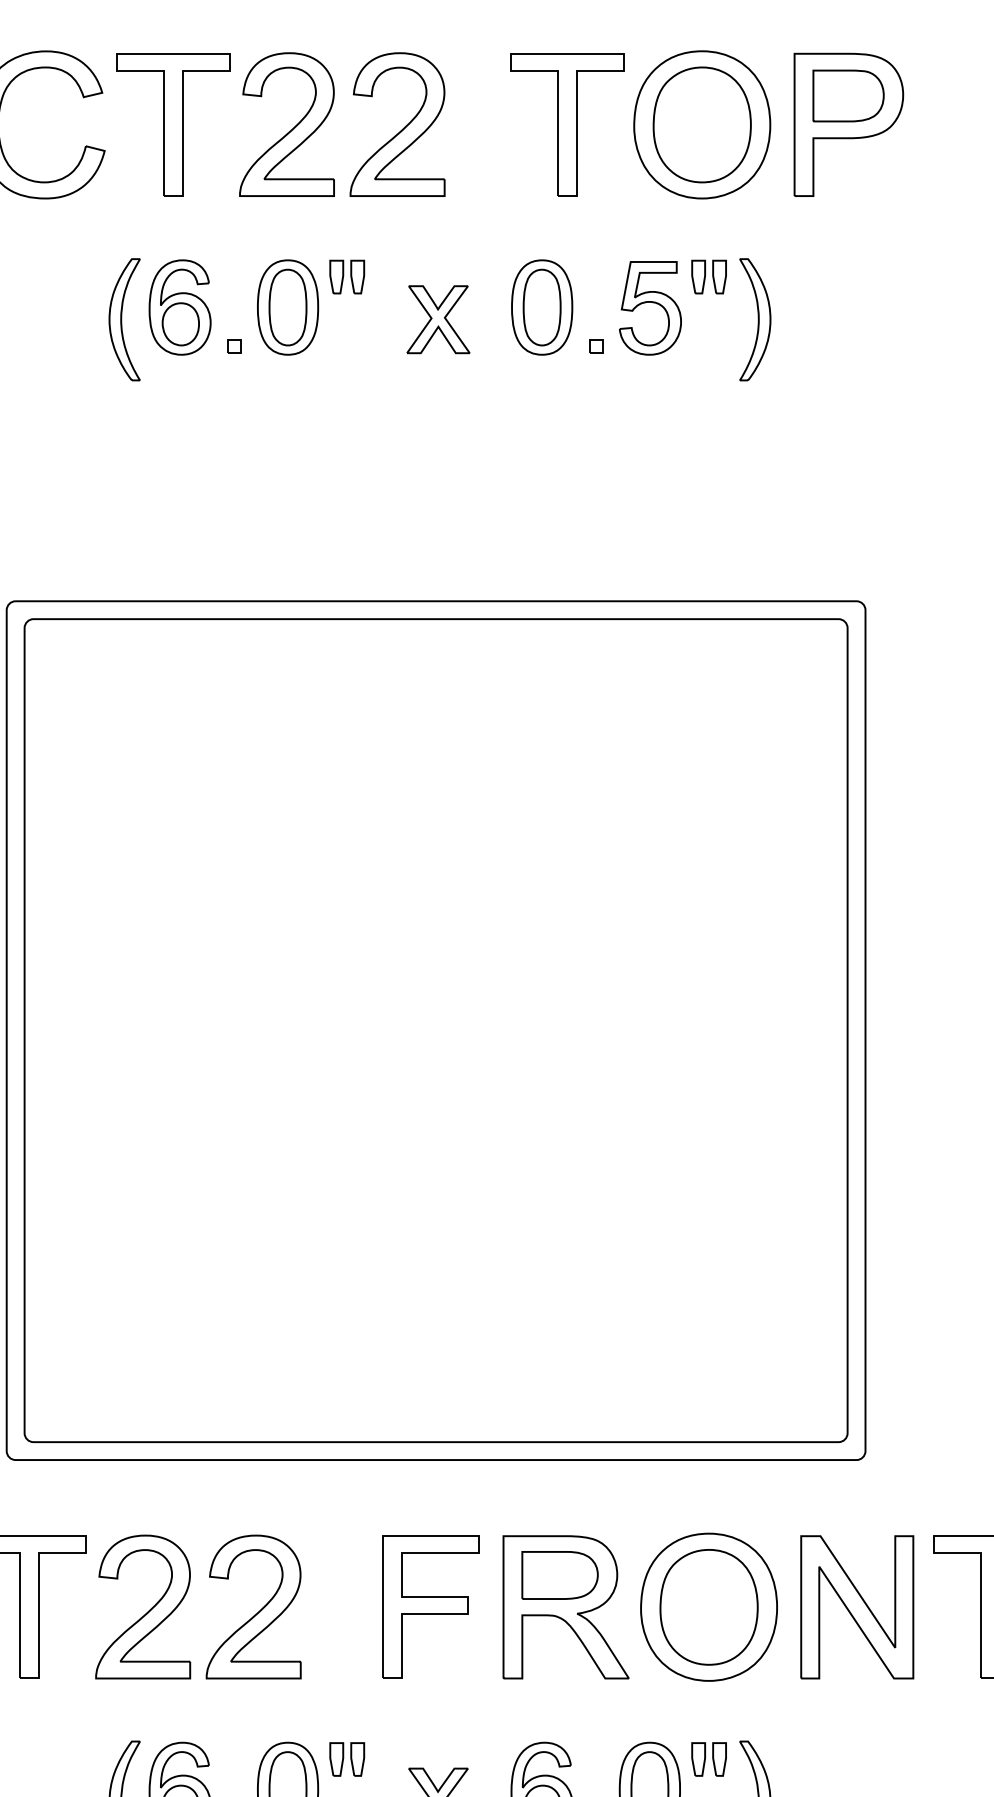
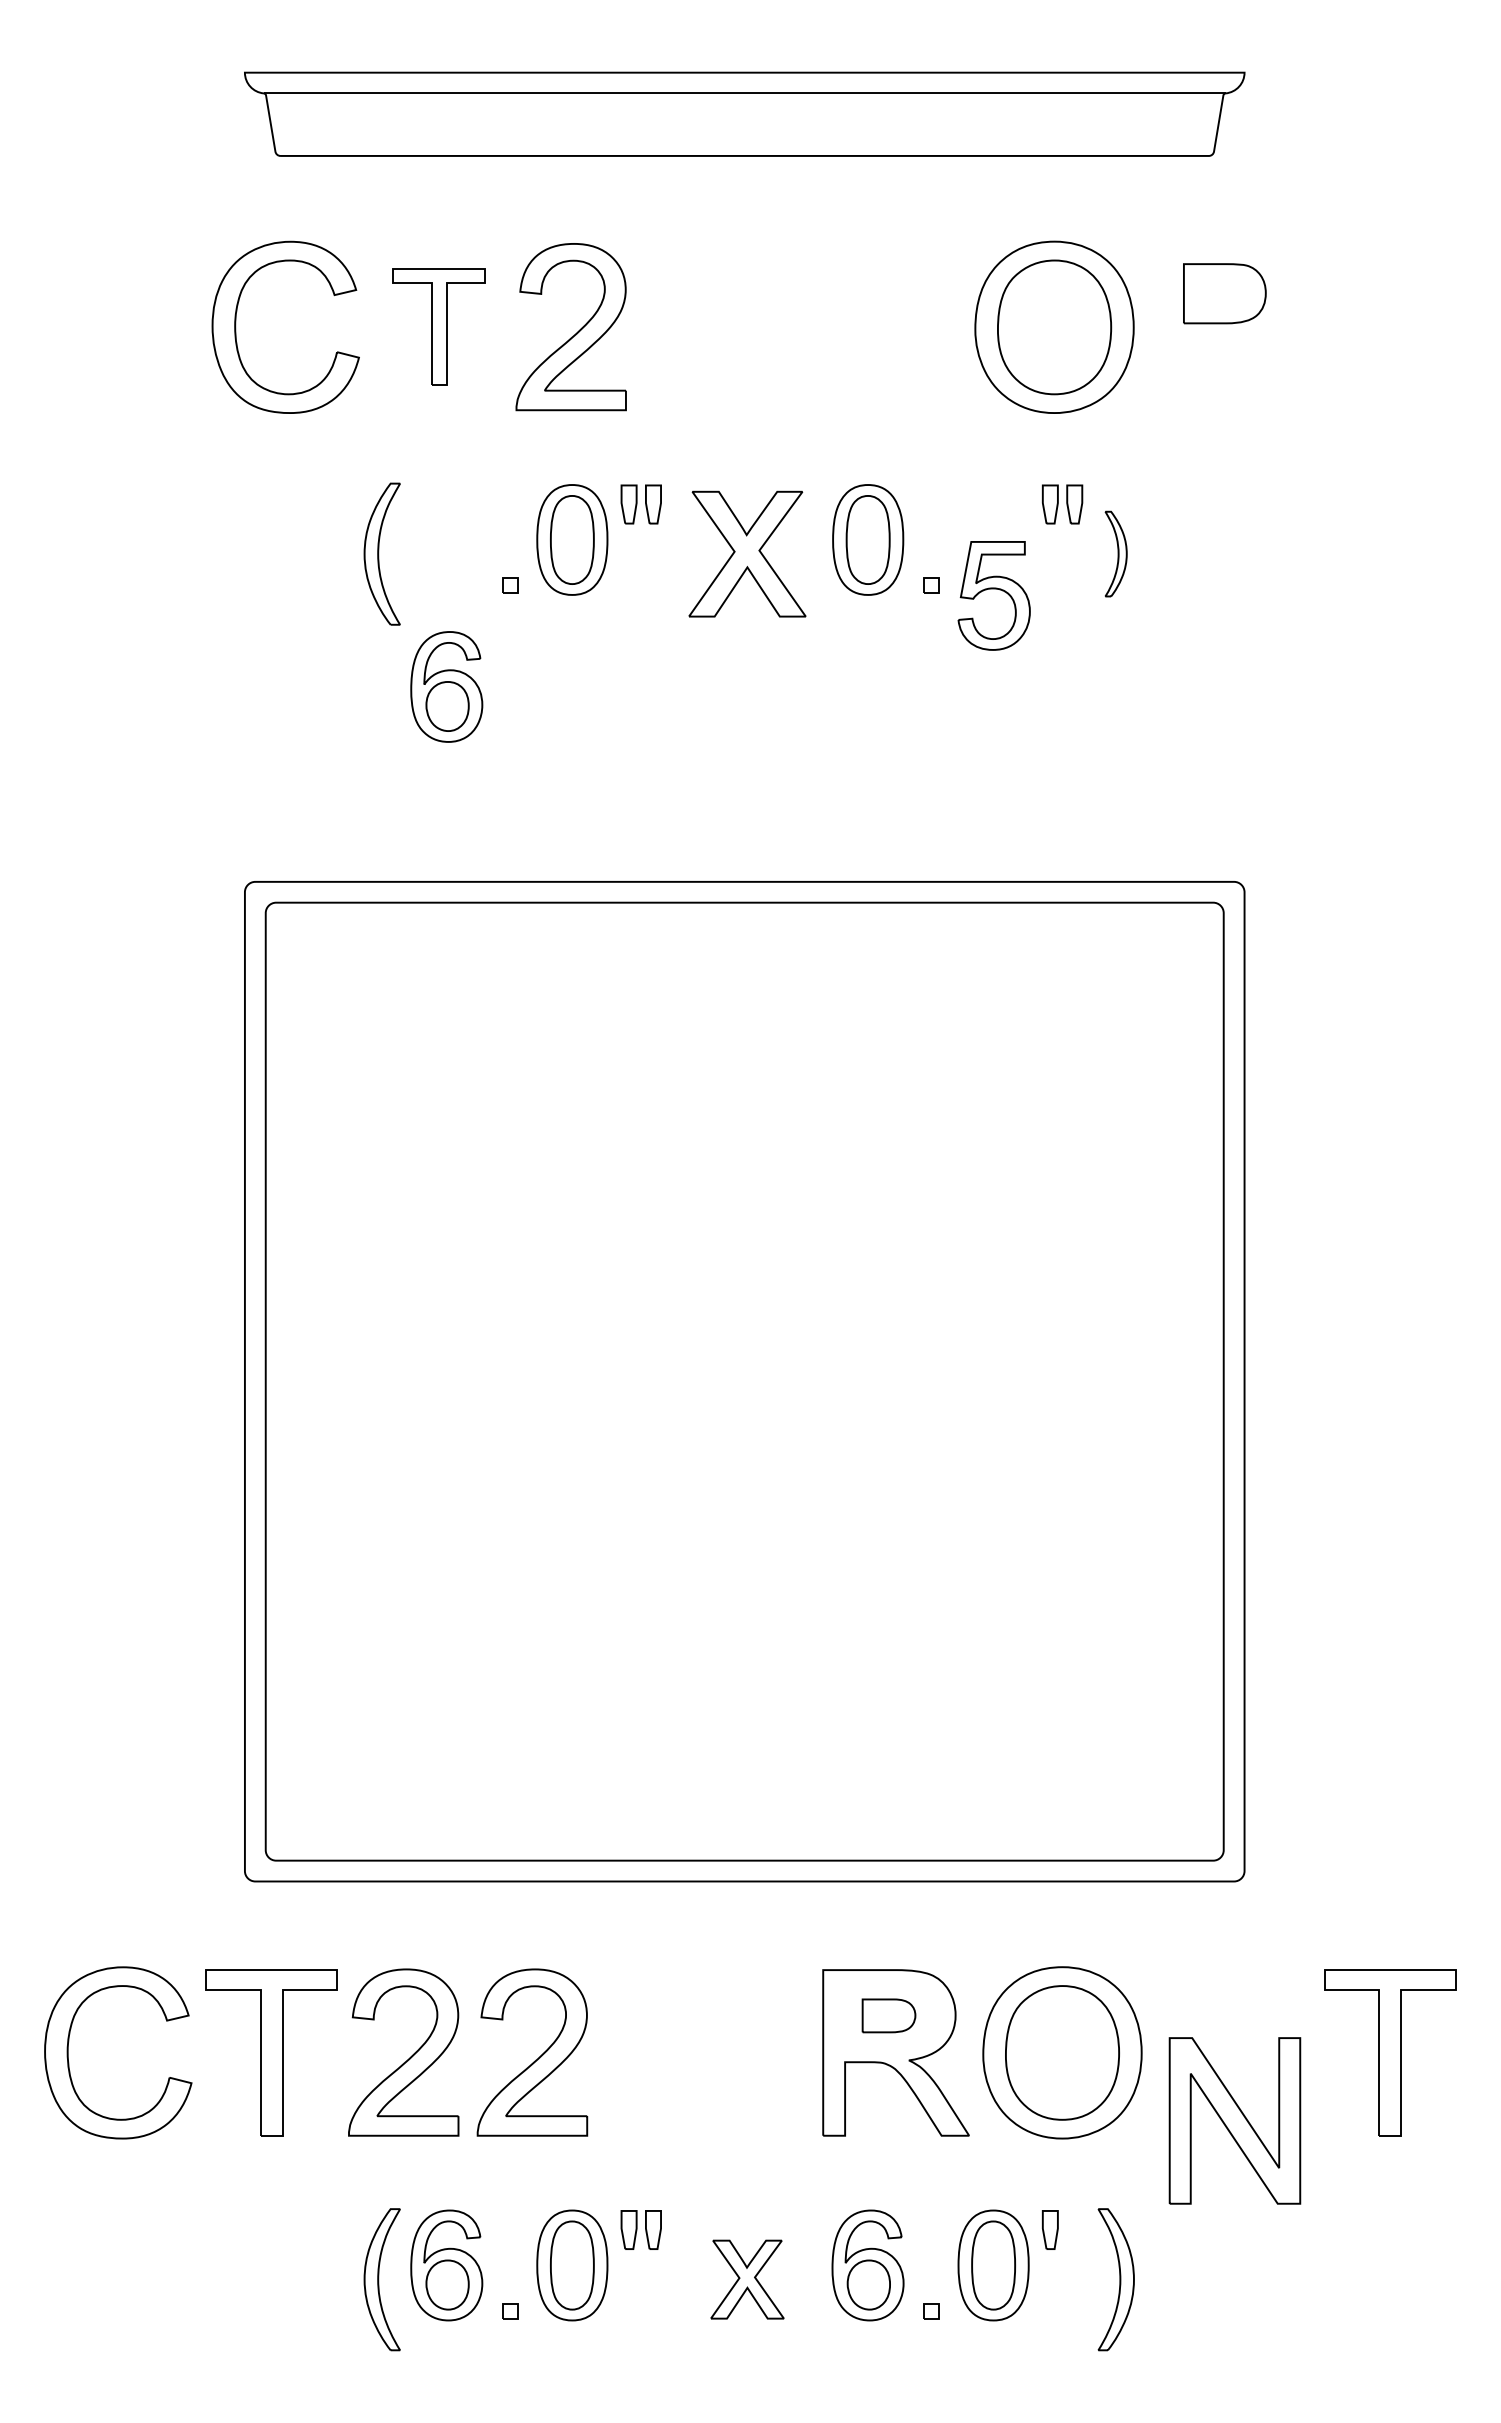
part: (173, 125) -> (439, 327), size x0.7
part: (567, 125) -> (897, 327), removed
part: (849, 125) -> (1225, 327), removed
part: (399, 131) -> (702, 334), removed
part: (179, 307) -> (446, 686), moved
part: (649, 308) -> (993, 595), moved
part: (438, 319) -> (747, 553), size x1.6
part: (754, 319) -> (1115, 553), size x0.6
part: (559, 1575) -> (888, 2015), size x0.6
part: (430, 1606) -> (738, 2052), removed
part: (856, 1606) -> (1234, 2120), moved
part: (719, 1759) -> (1074, 2229), removed

